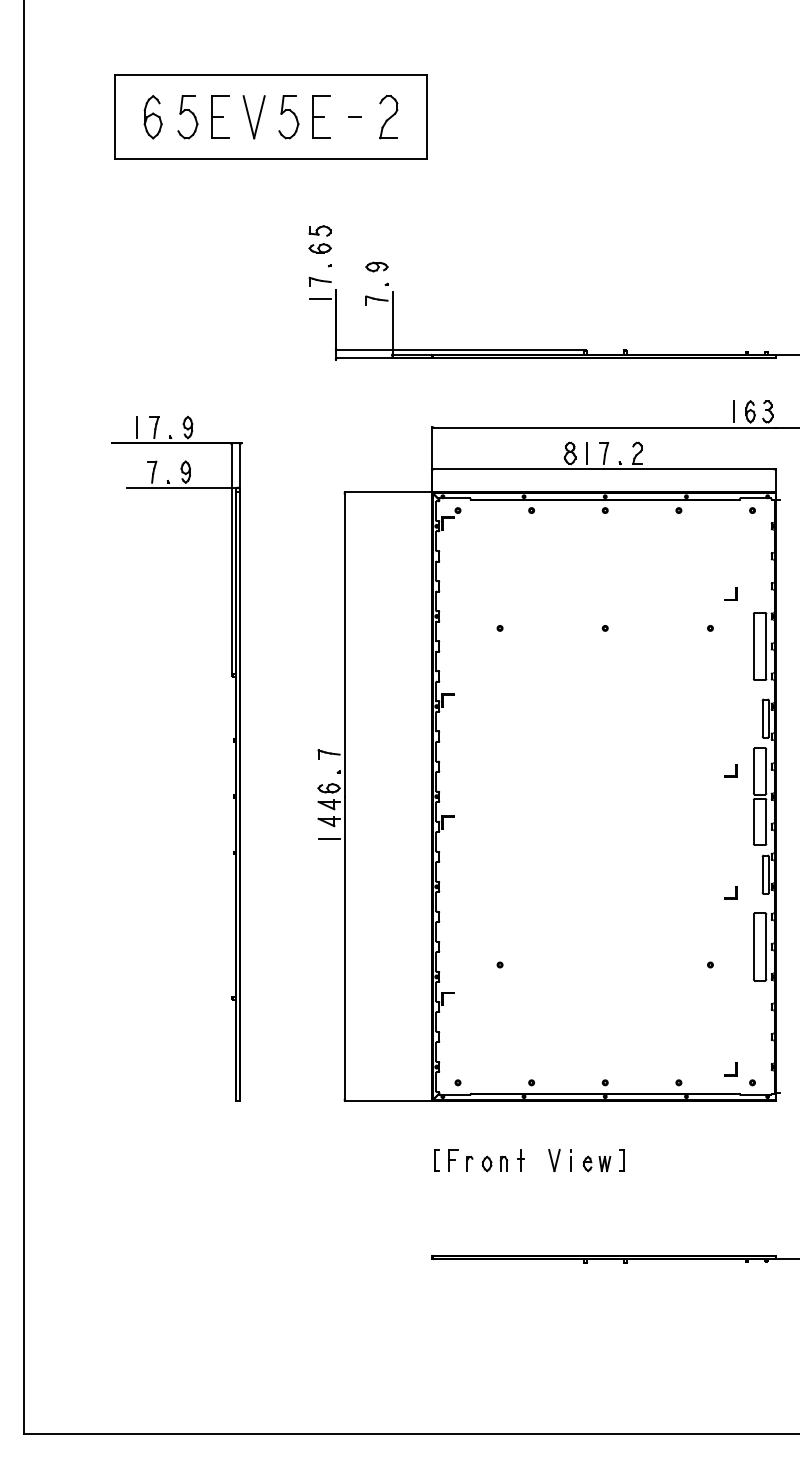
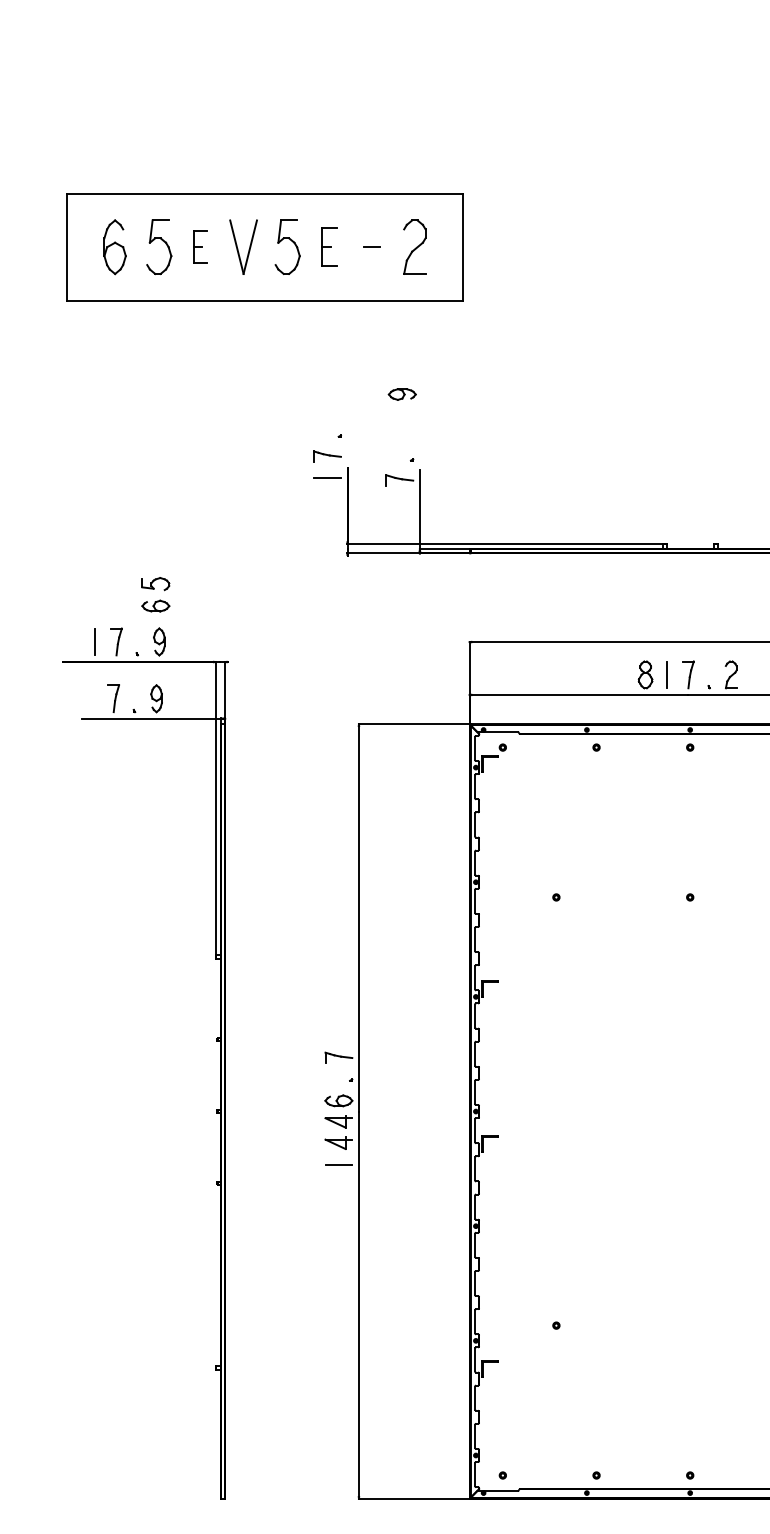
part: (220, 116) -> (200, 246), size x0.6
part: (321, 116) -> (329, 246), size x0.7
part: (319, 239) -> (154, 594), moved
part: (376, 266) -> (401, 393), moved

